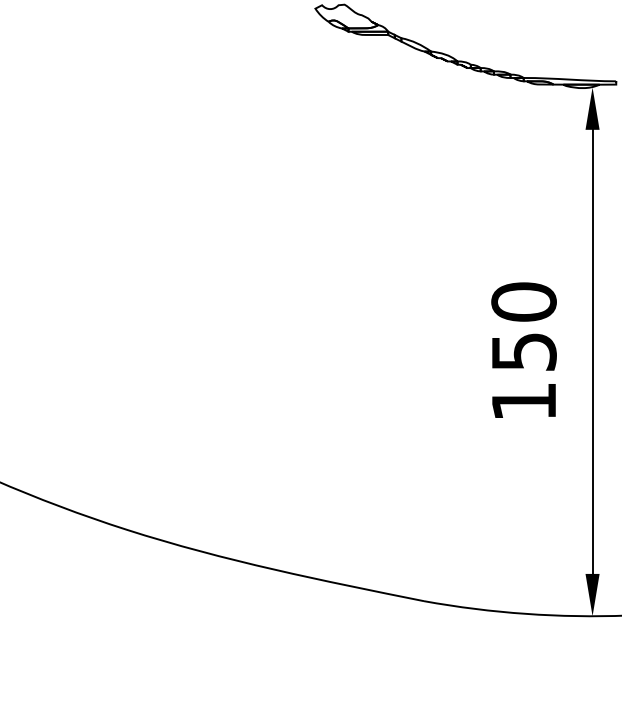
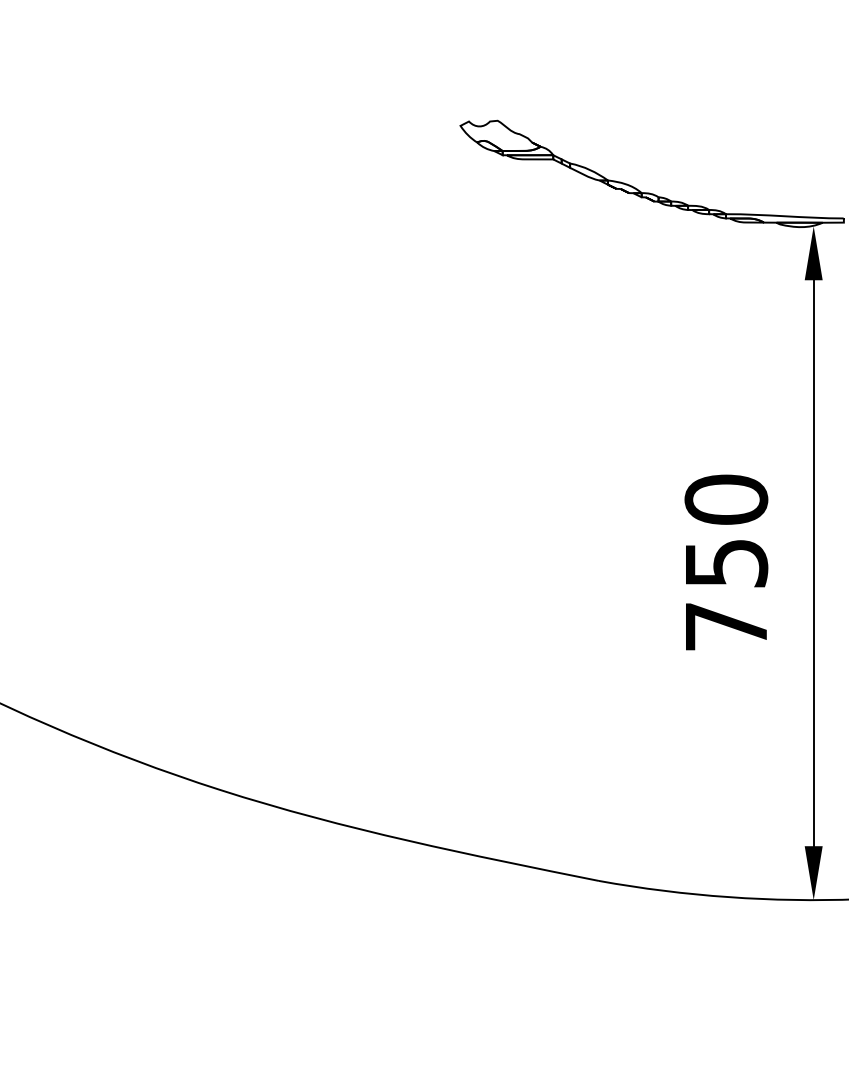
text: (524, 401) -> (726, 626), 150 -> 750

